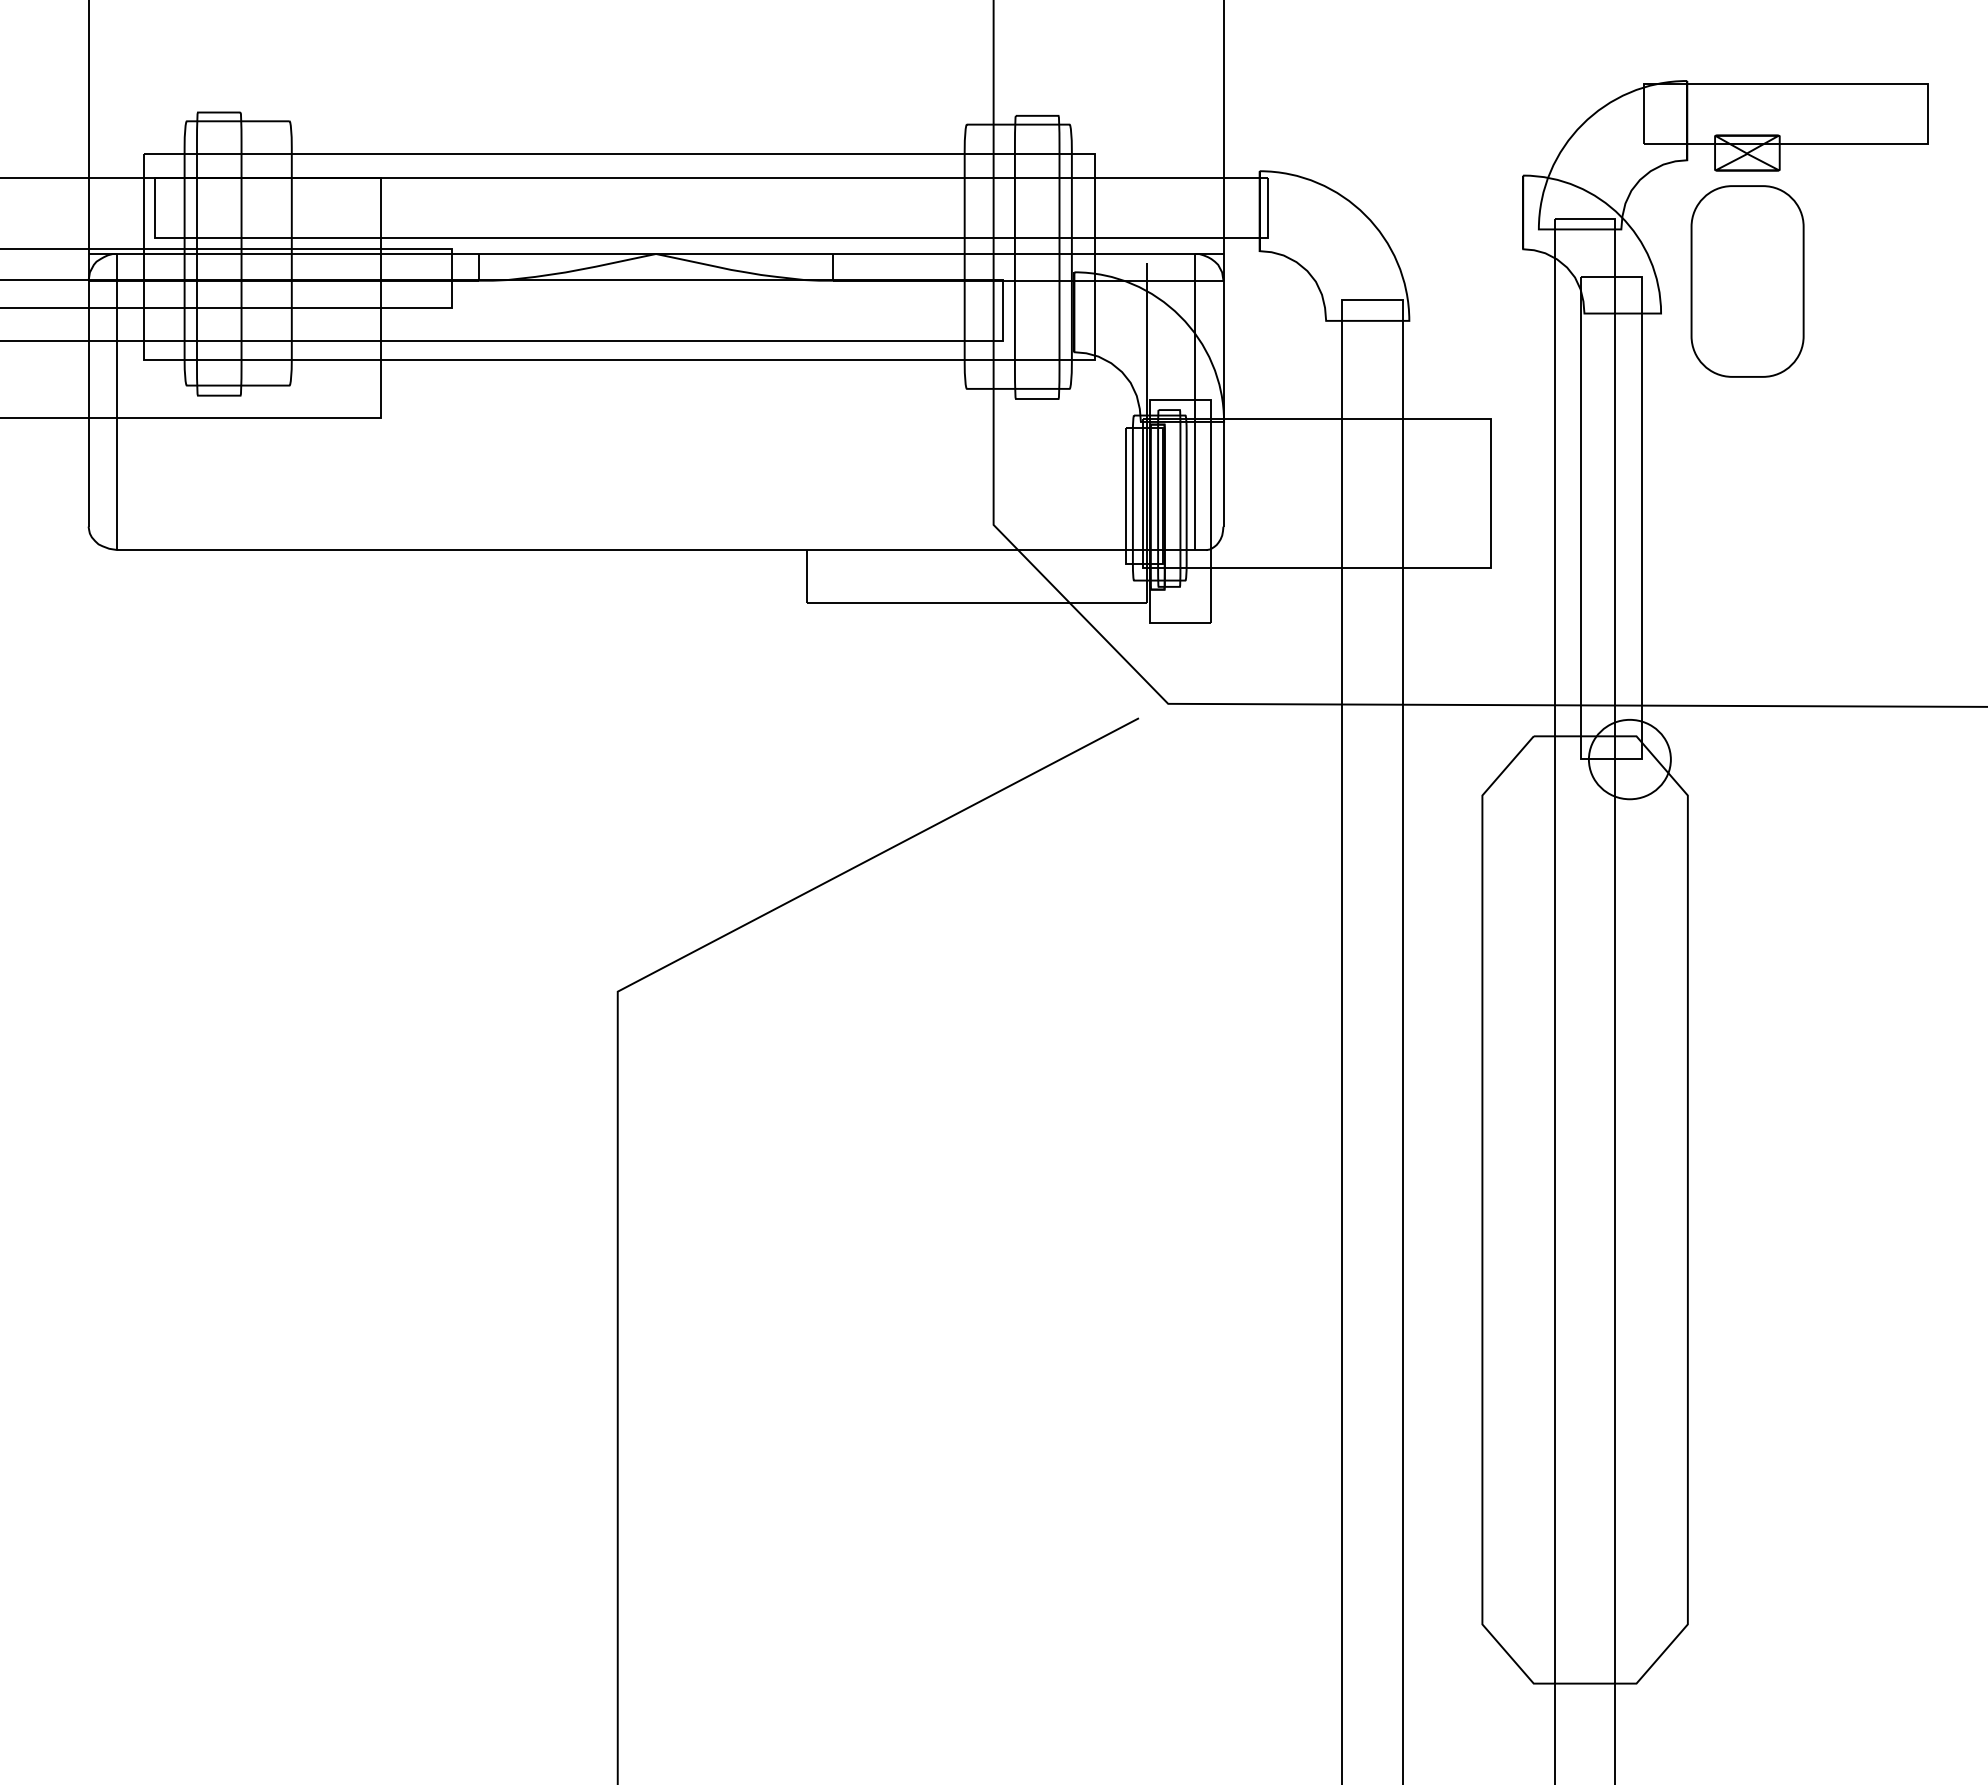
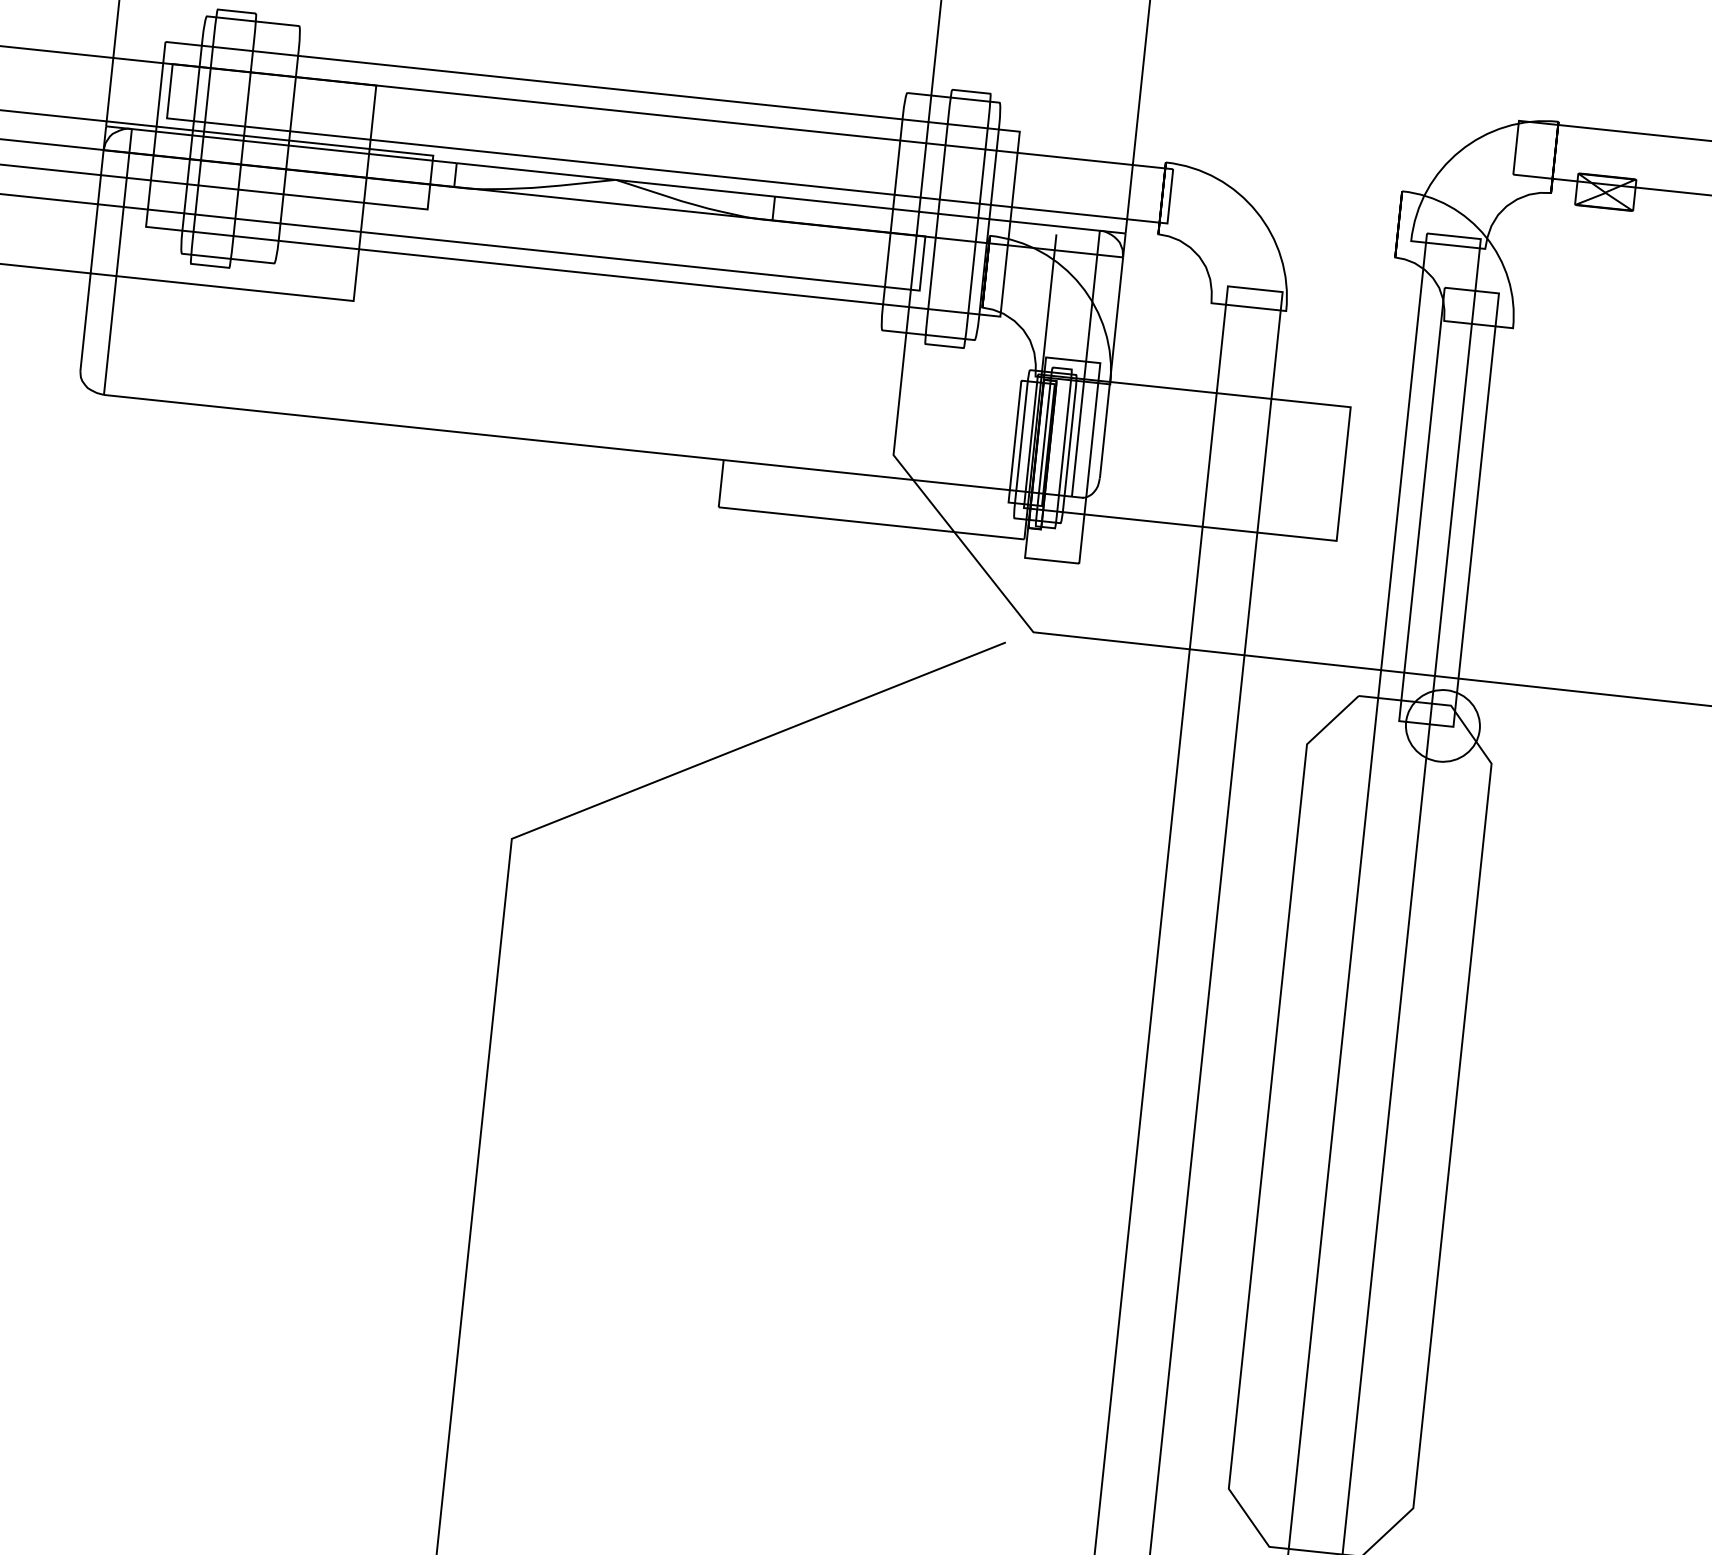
part: (1747, 281) -> (1593, 307), removed

